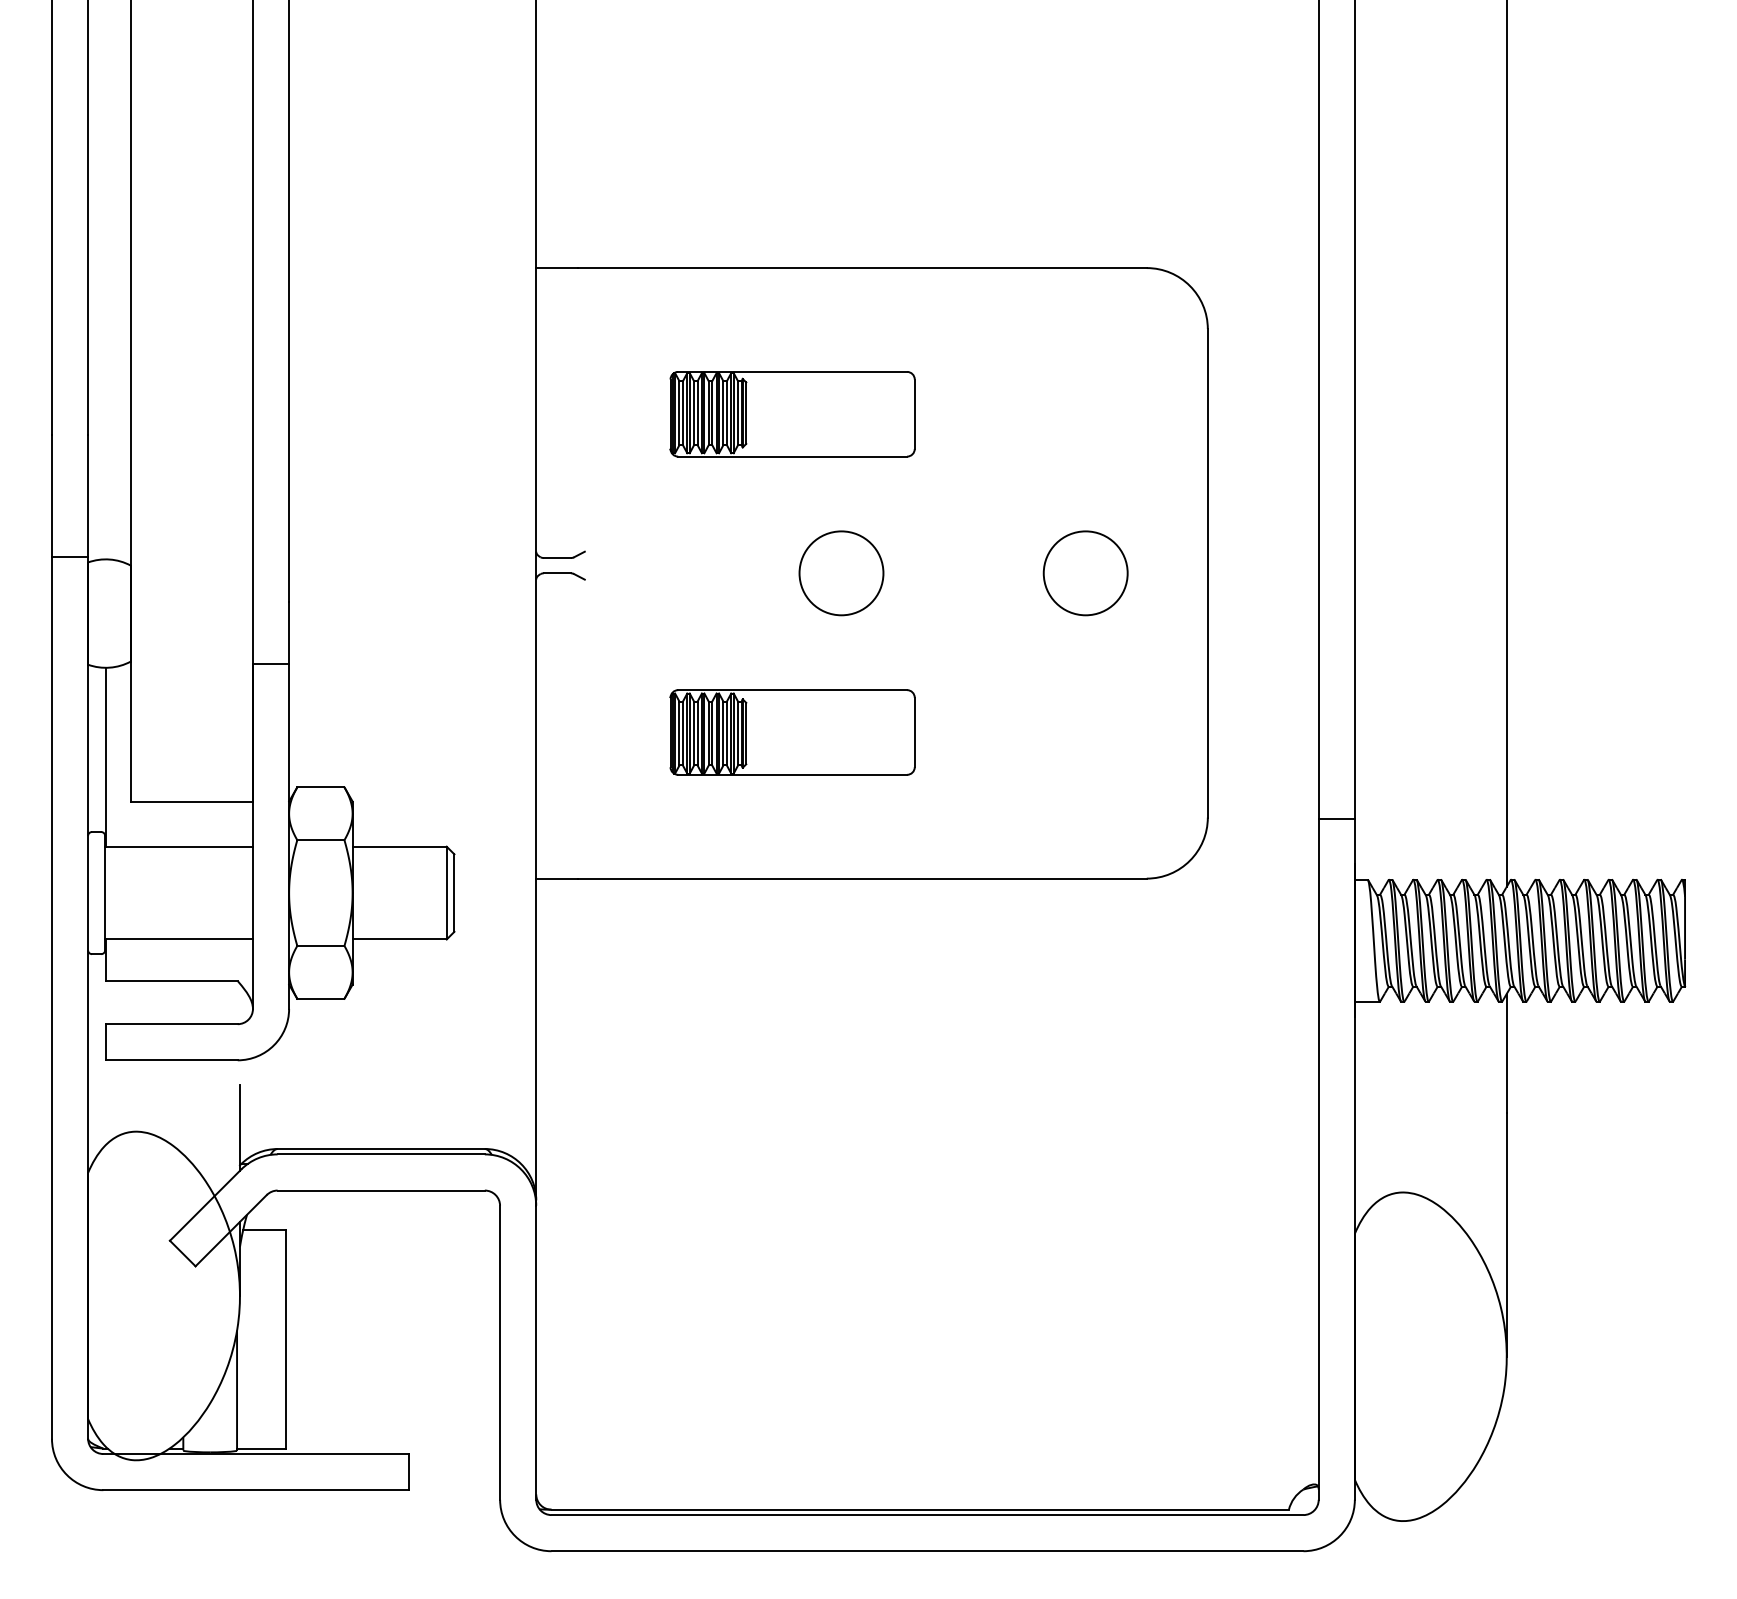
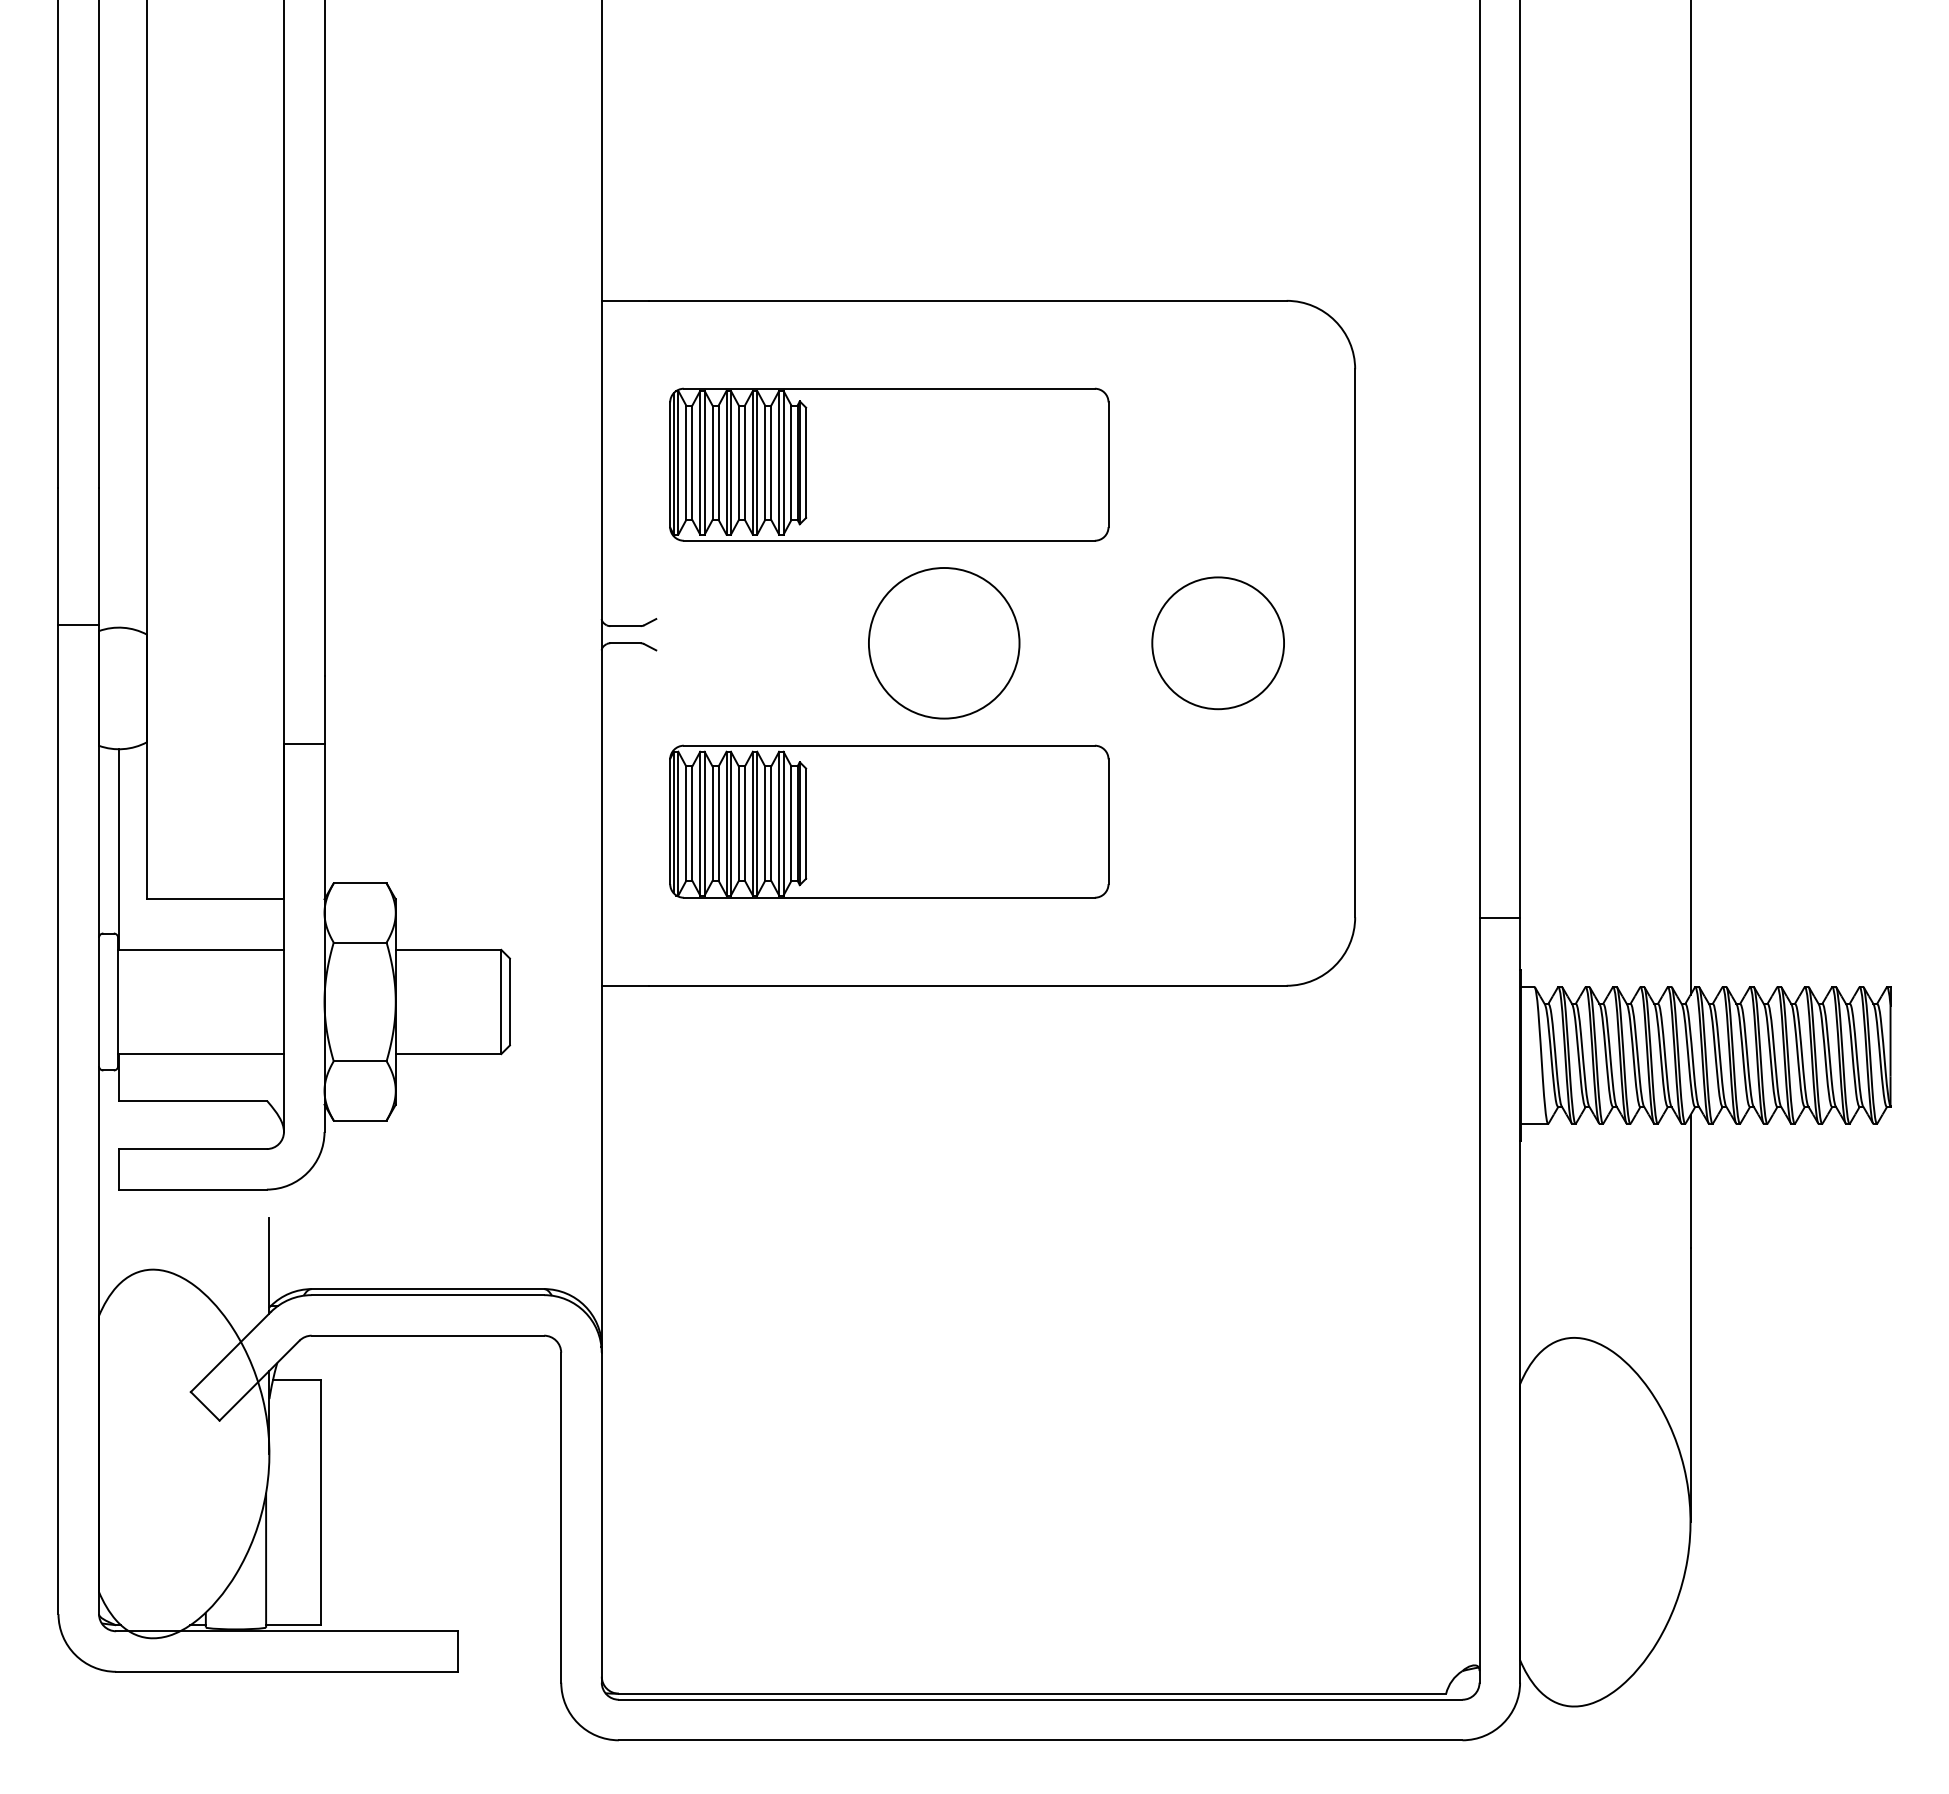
part: (792, 413) -> (889, 464), size x1.6
circle: (841, 573) -> (944, 643), size x1.6
circle: (1086, 573) -> (1218, 643), size x1.4
part: (792, 732) -> (889, 821), size x1.6

